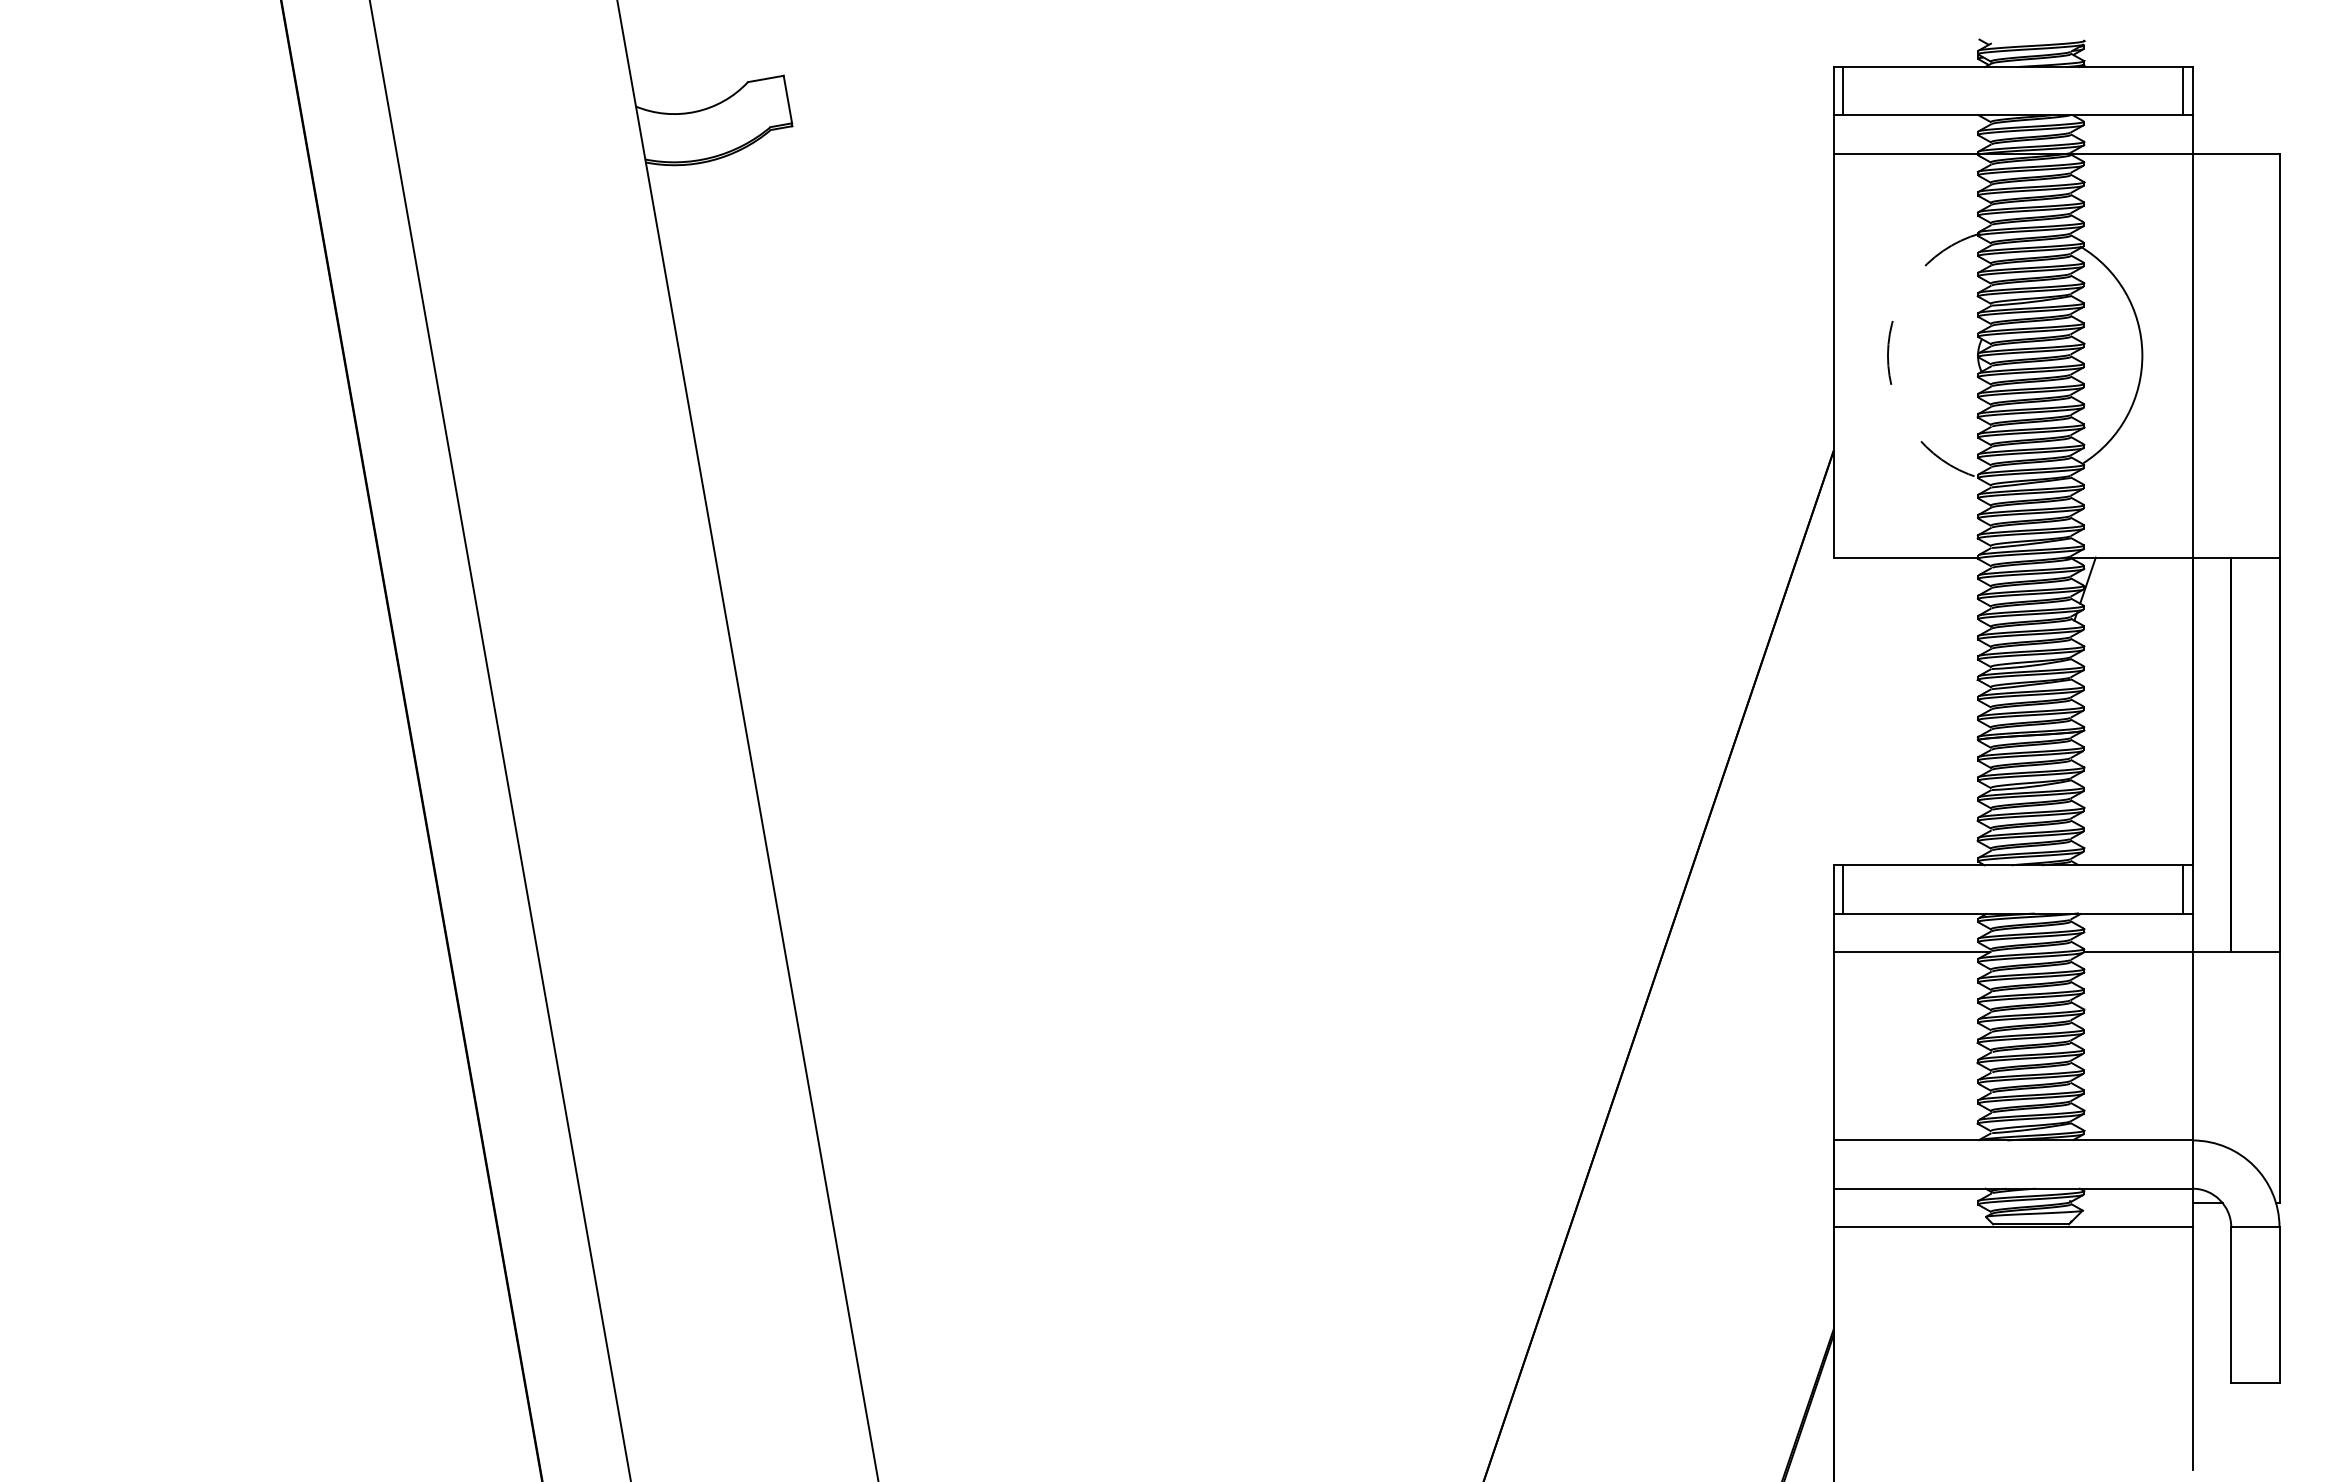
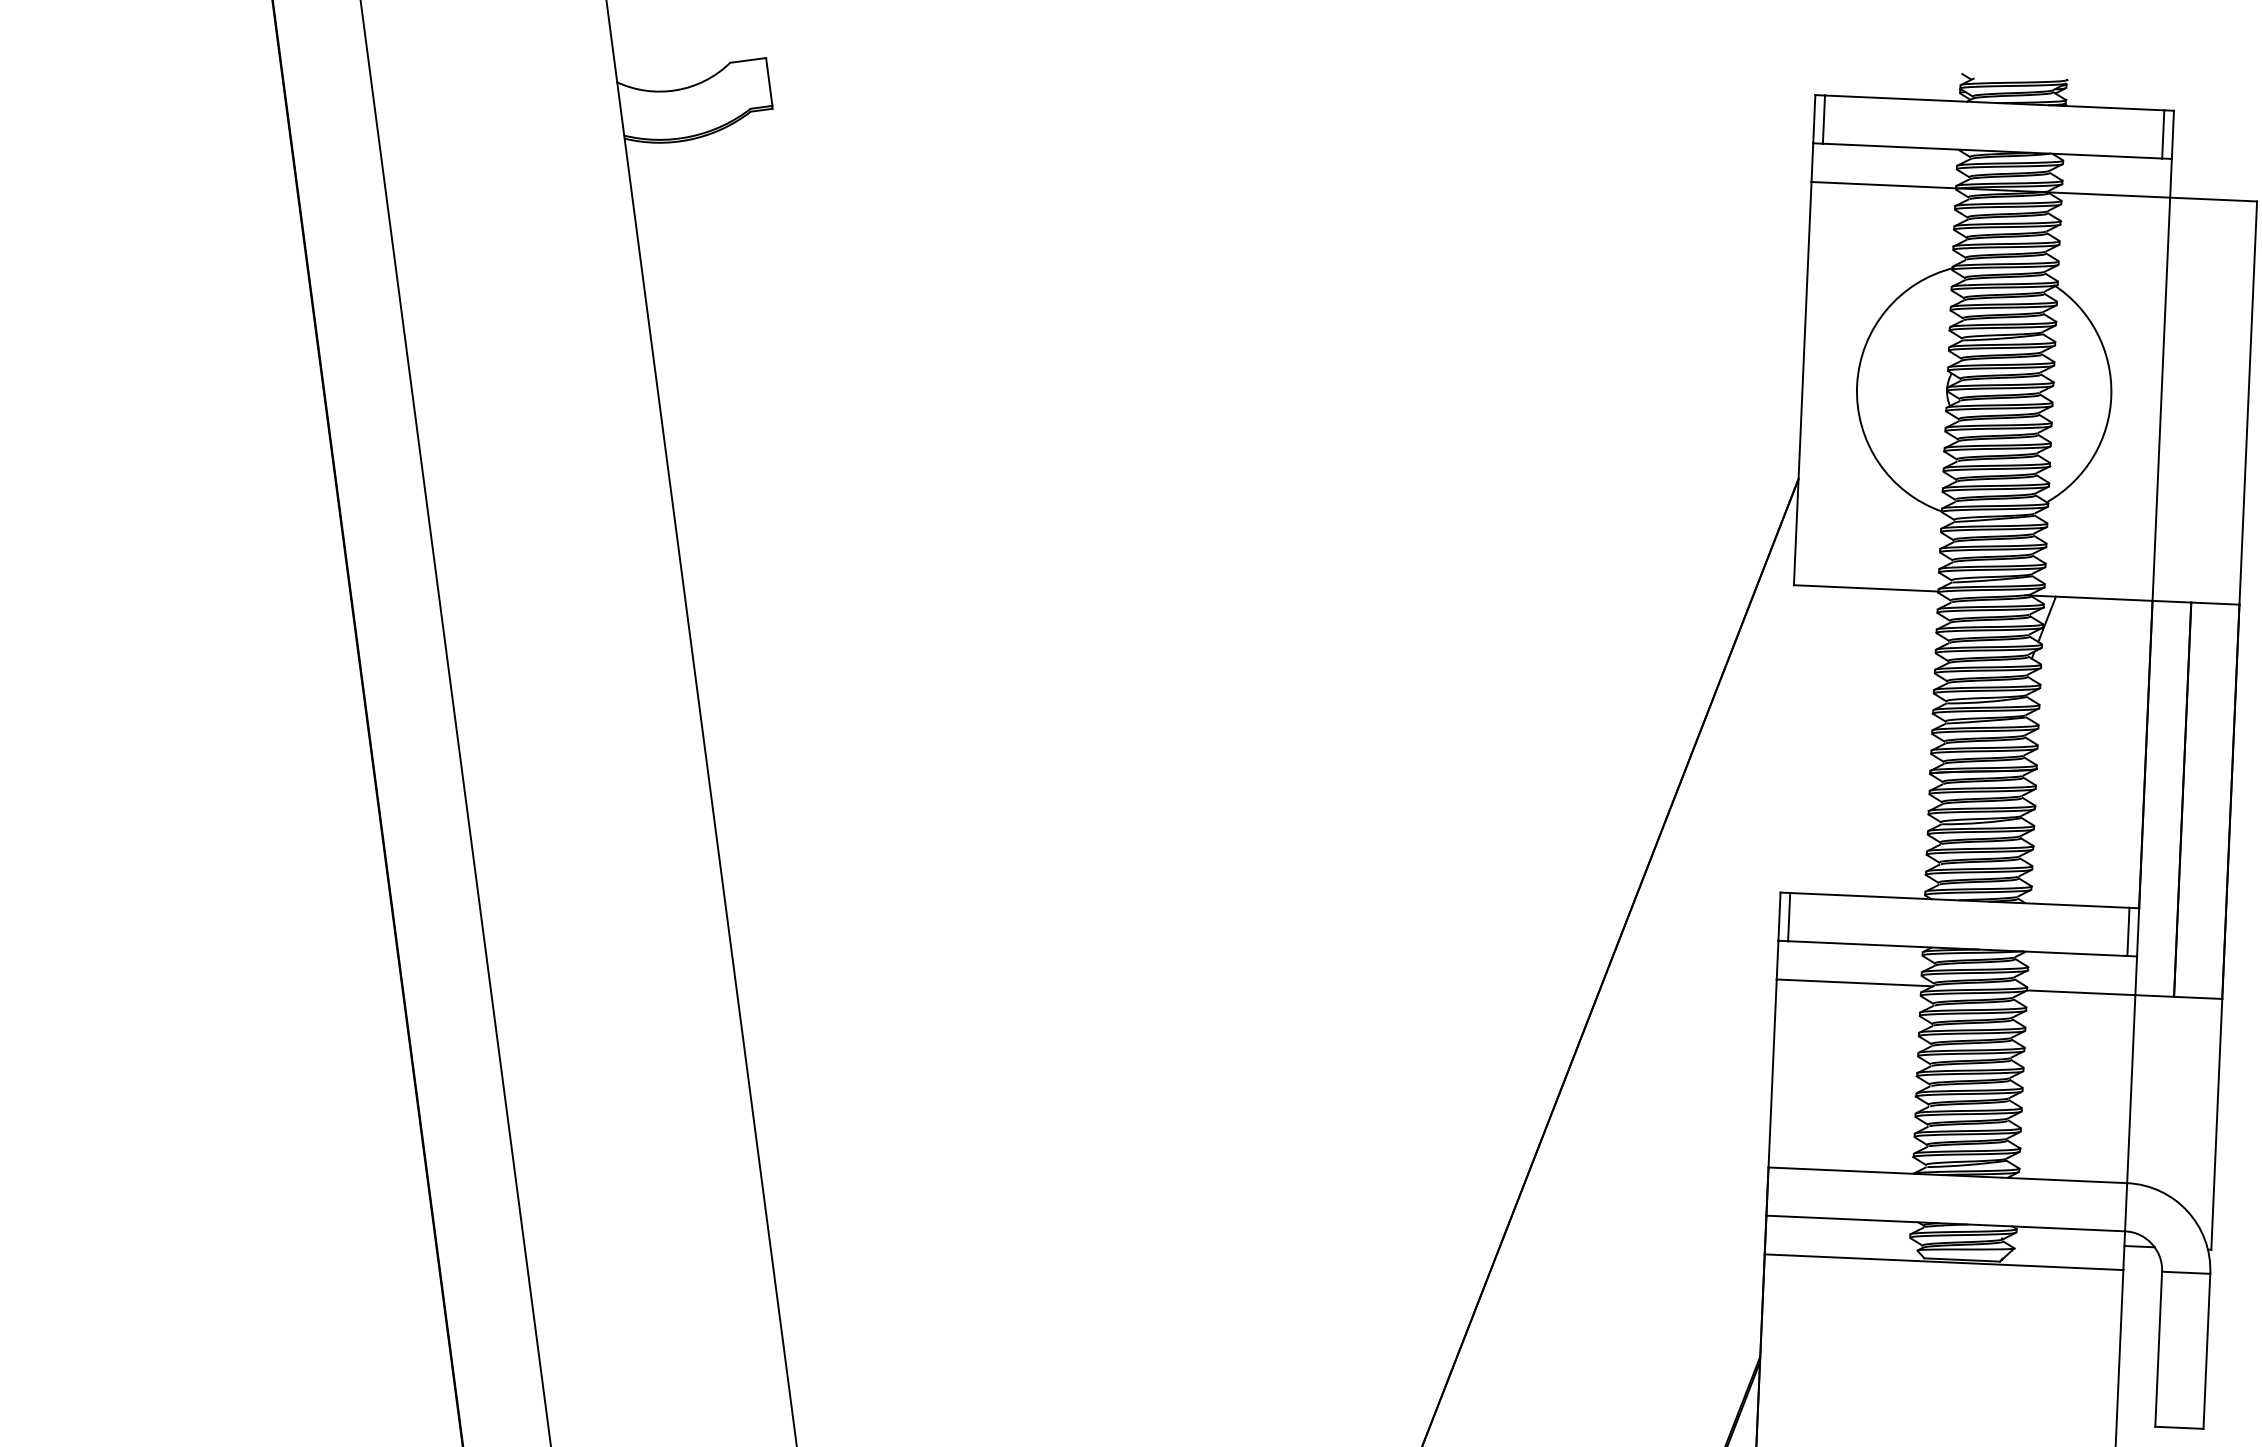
arc: (1887, 354) -> (1856, 384), dashed -> solid

